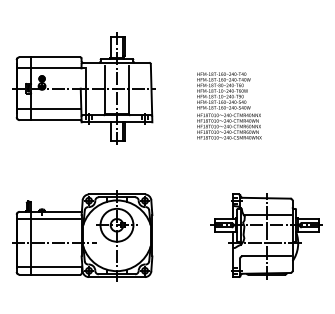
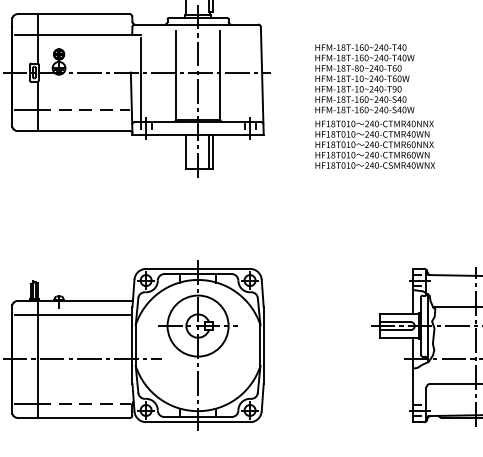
text: (229, 105) -> (375, 105), moved
line: (55, 109) -> (83, 111), solid -> dashed
line: (55, 267) -> (83, 404), solid -> dashed

